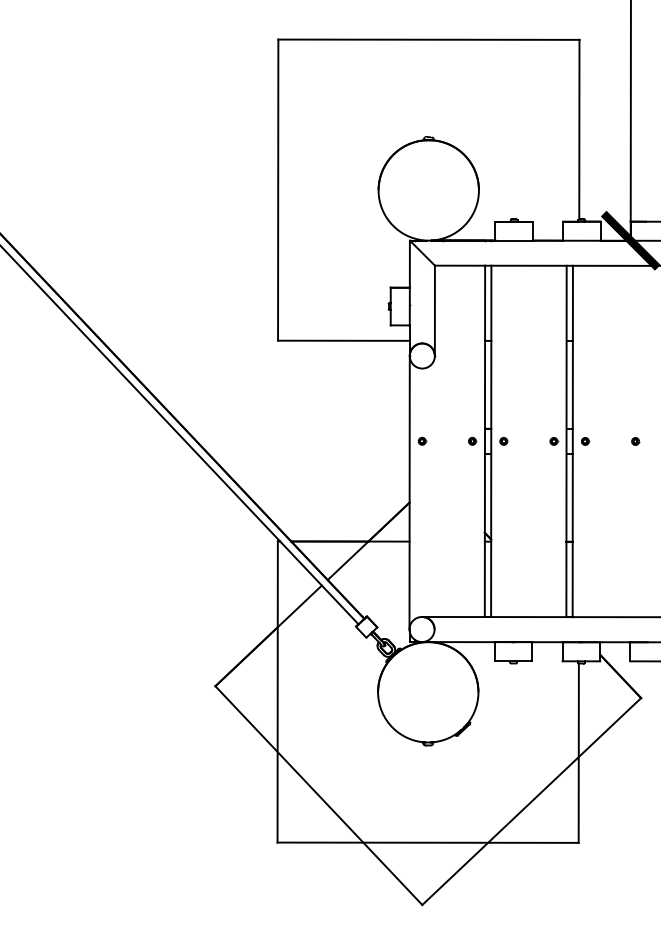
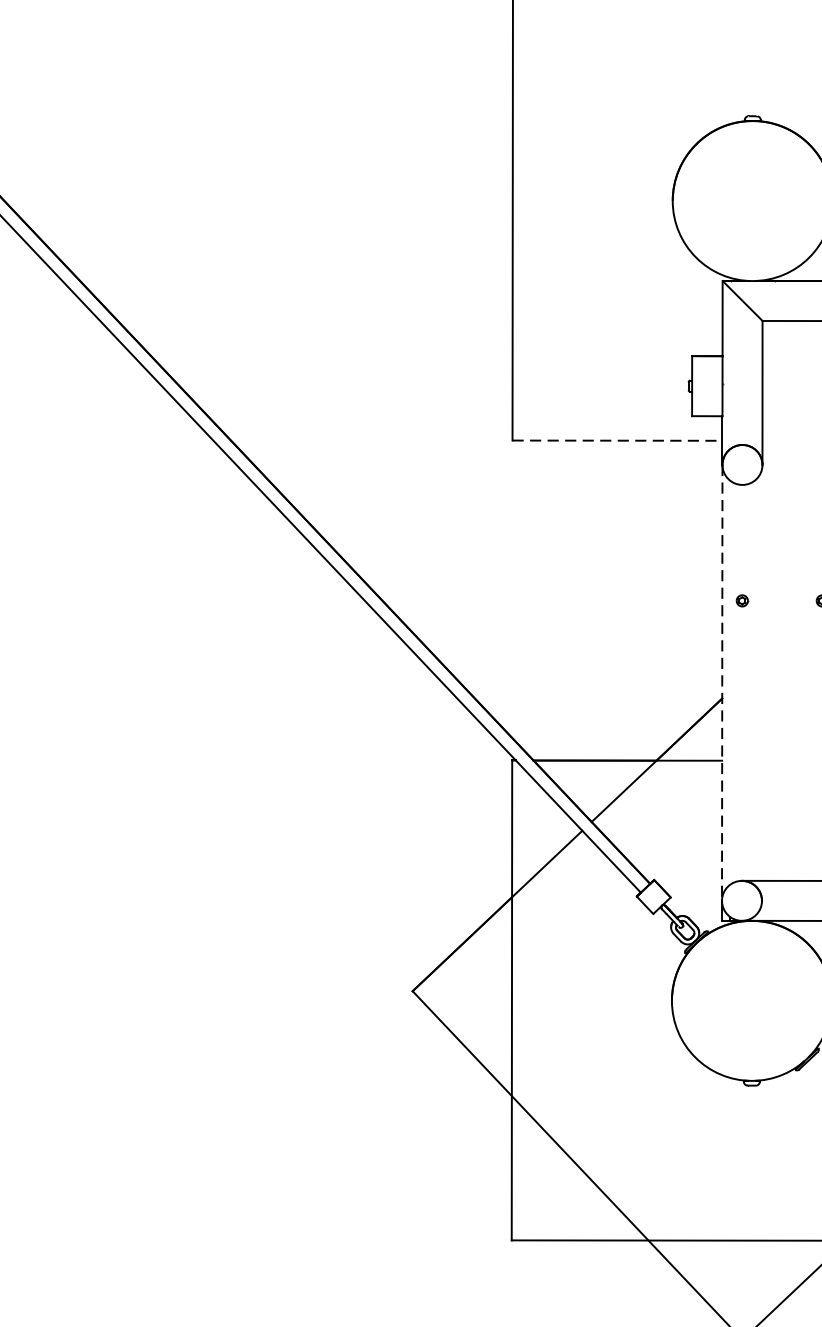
line: (343, 340) -> (616, 440), solid -> dashed
line: (409, 492) -> (722, 682), solid -> dashed

